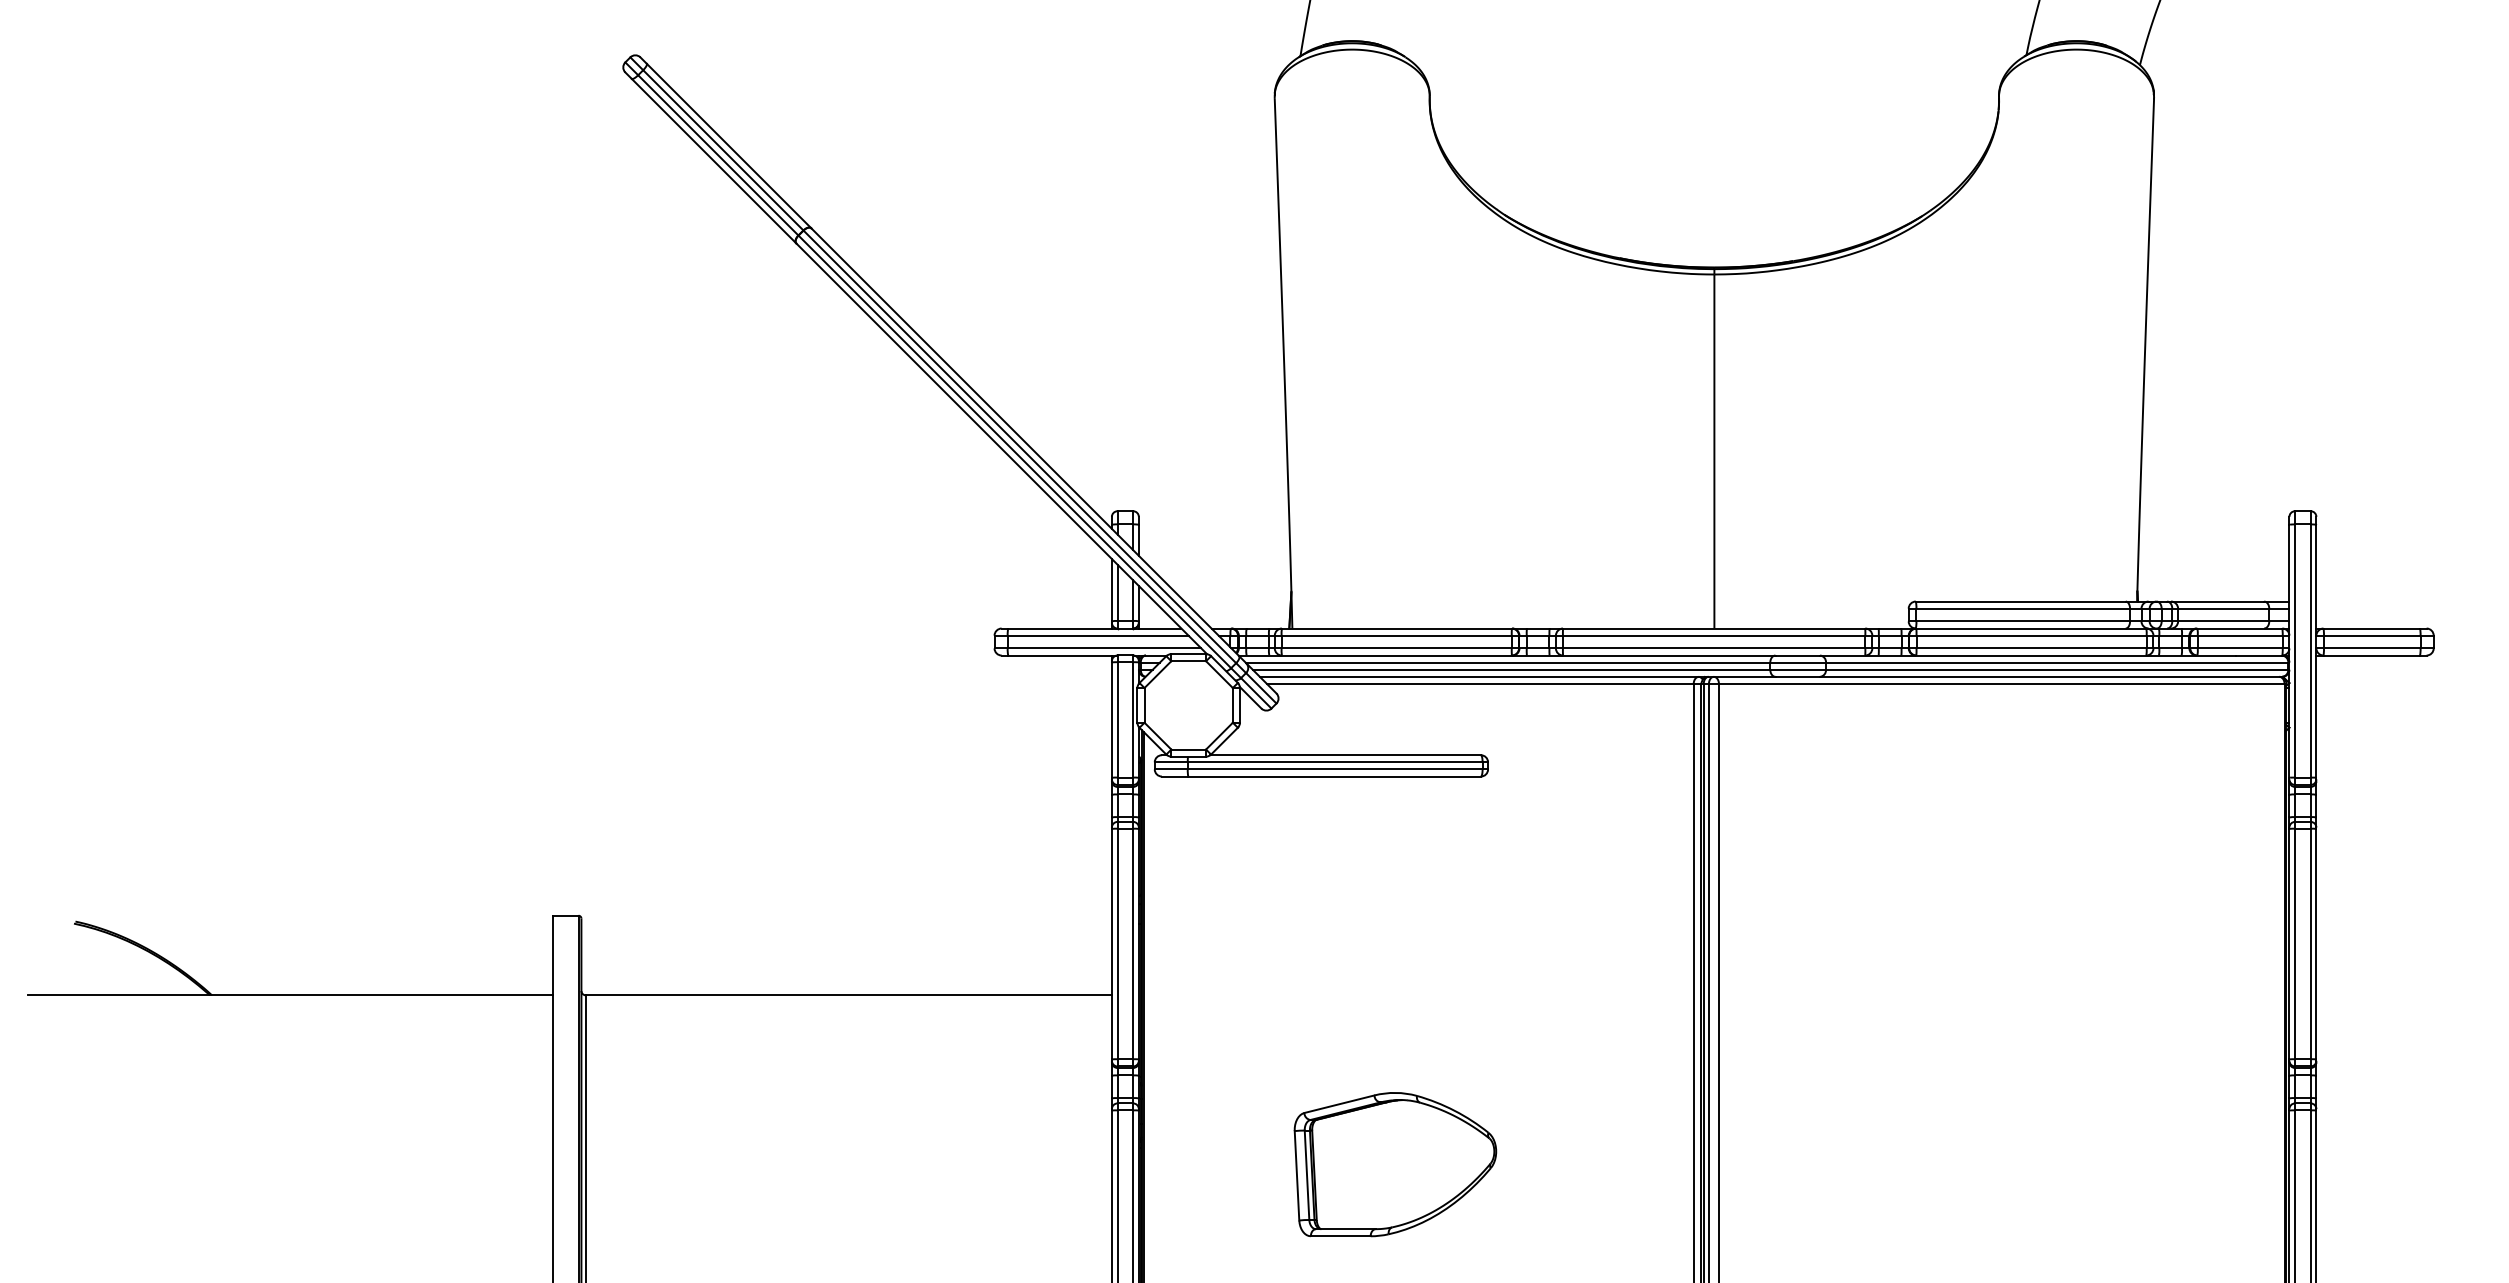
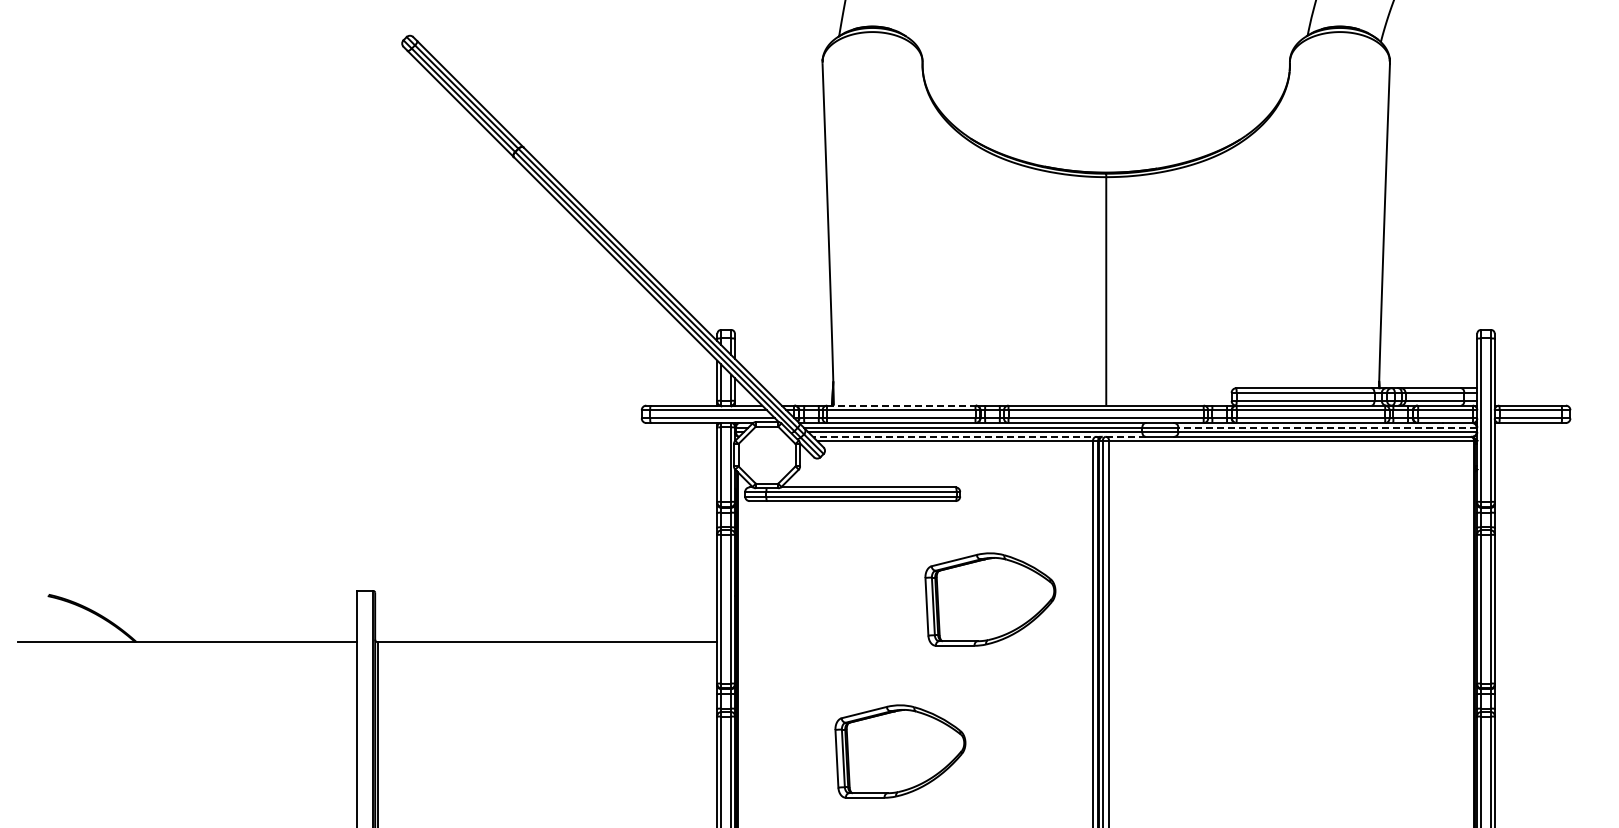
line: (1397, 628) -> (901, 405), solid -> dashed
line: (2055, 662) -> (1326, 427), solid -> dashed
line: (1516, 676) -> (978, 436), solid -> dashed
part: (1534, 928) -> (990, 599), added

